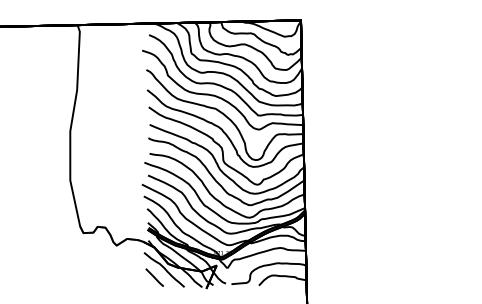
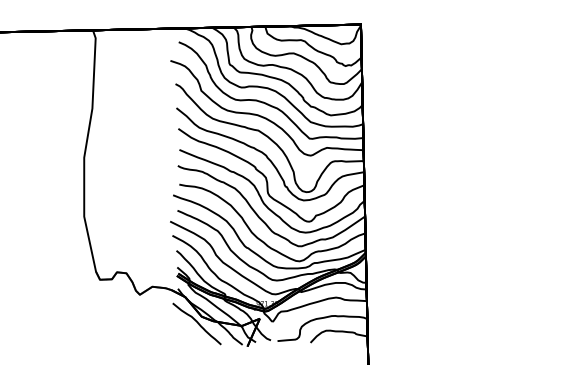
line: (154, 277) -> (185, 333), removed

